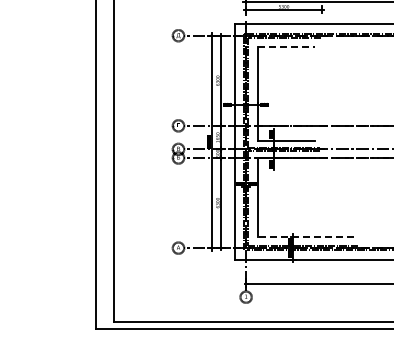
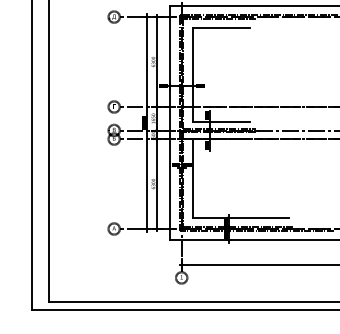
line: (286, 47) -> (221, 28), dashed -> solid
line: (305, 236) -> (240, 217), dashed -> solid

